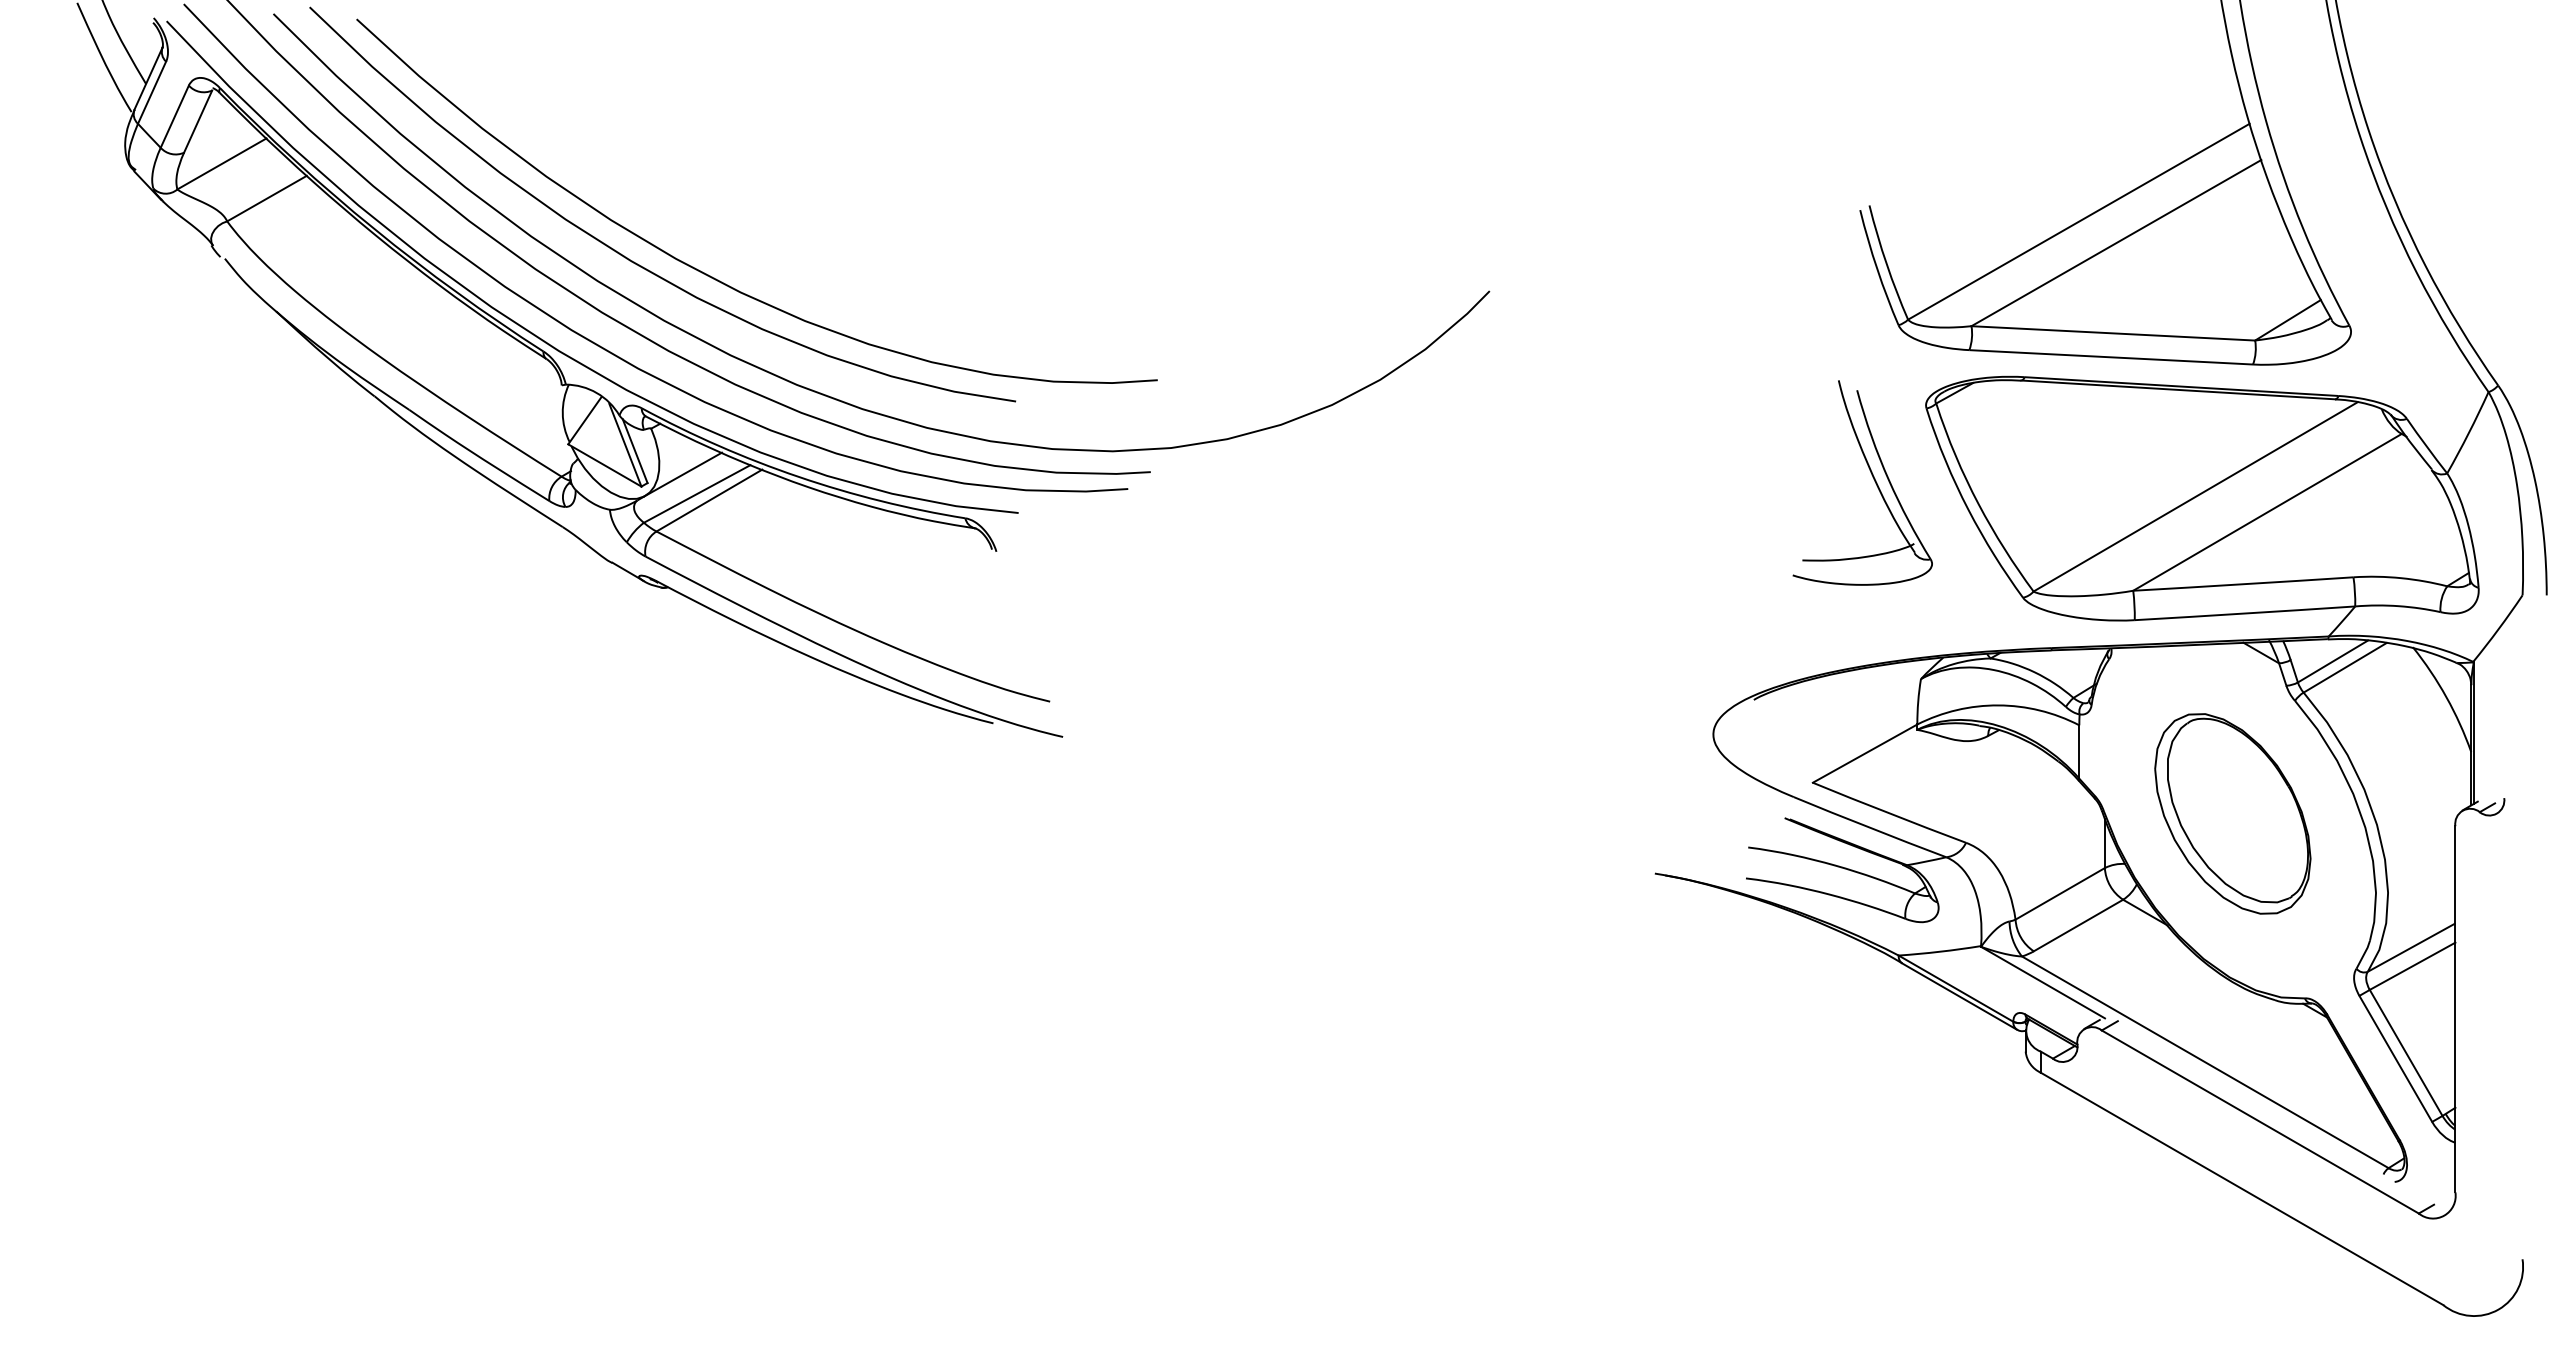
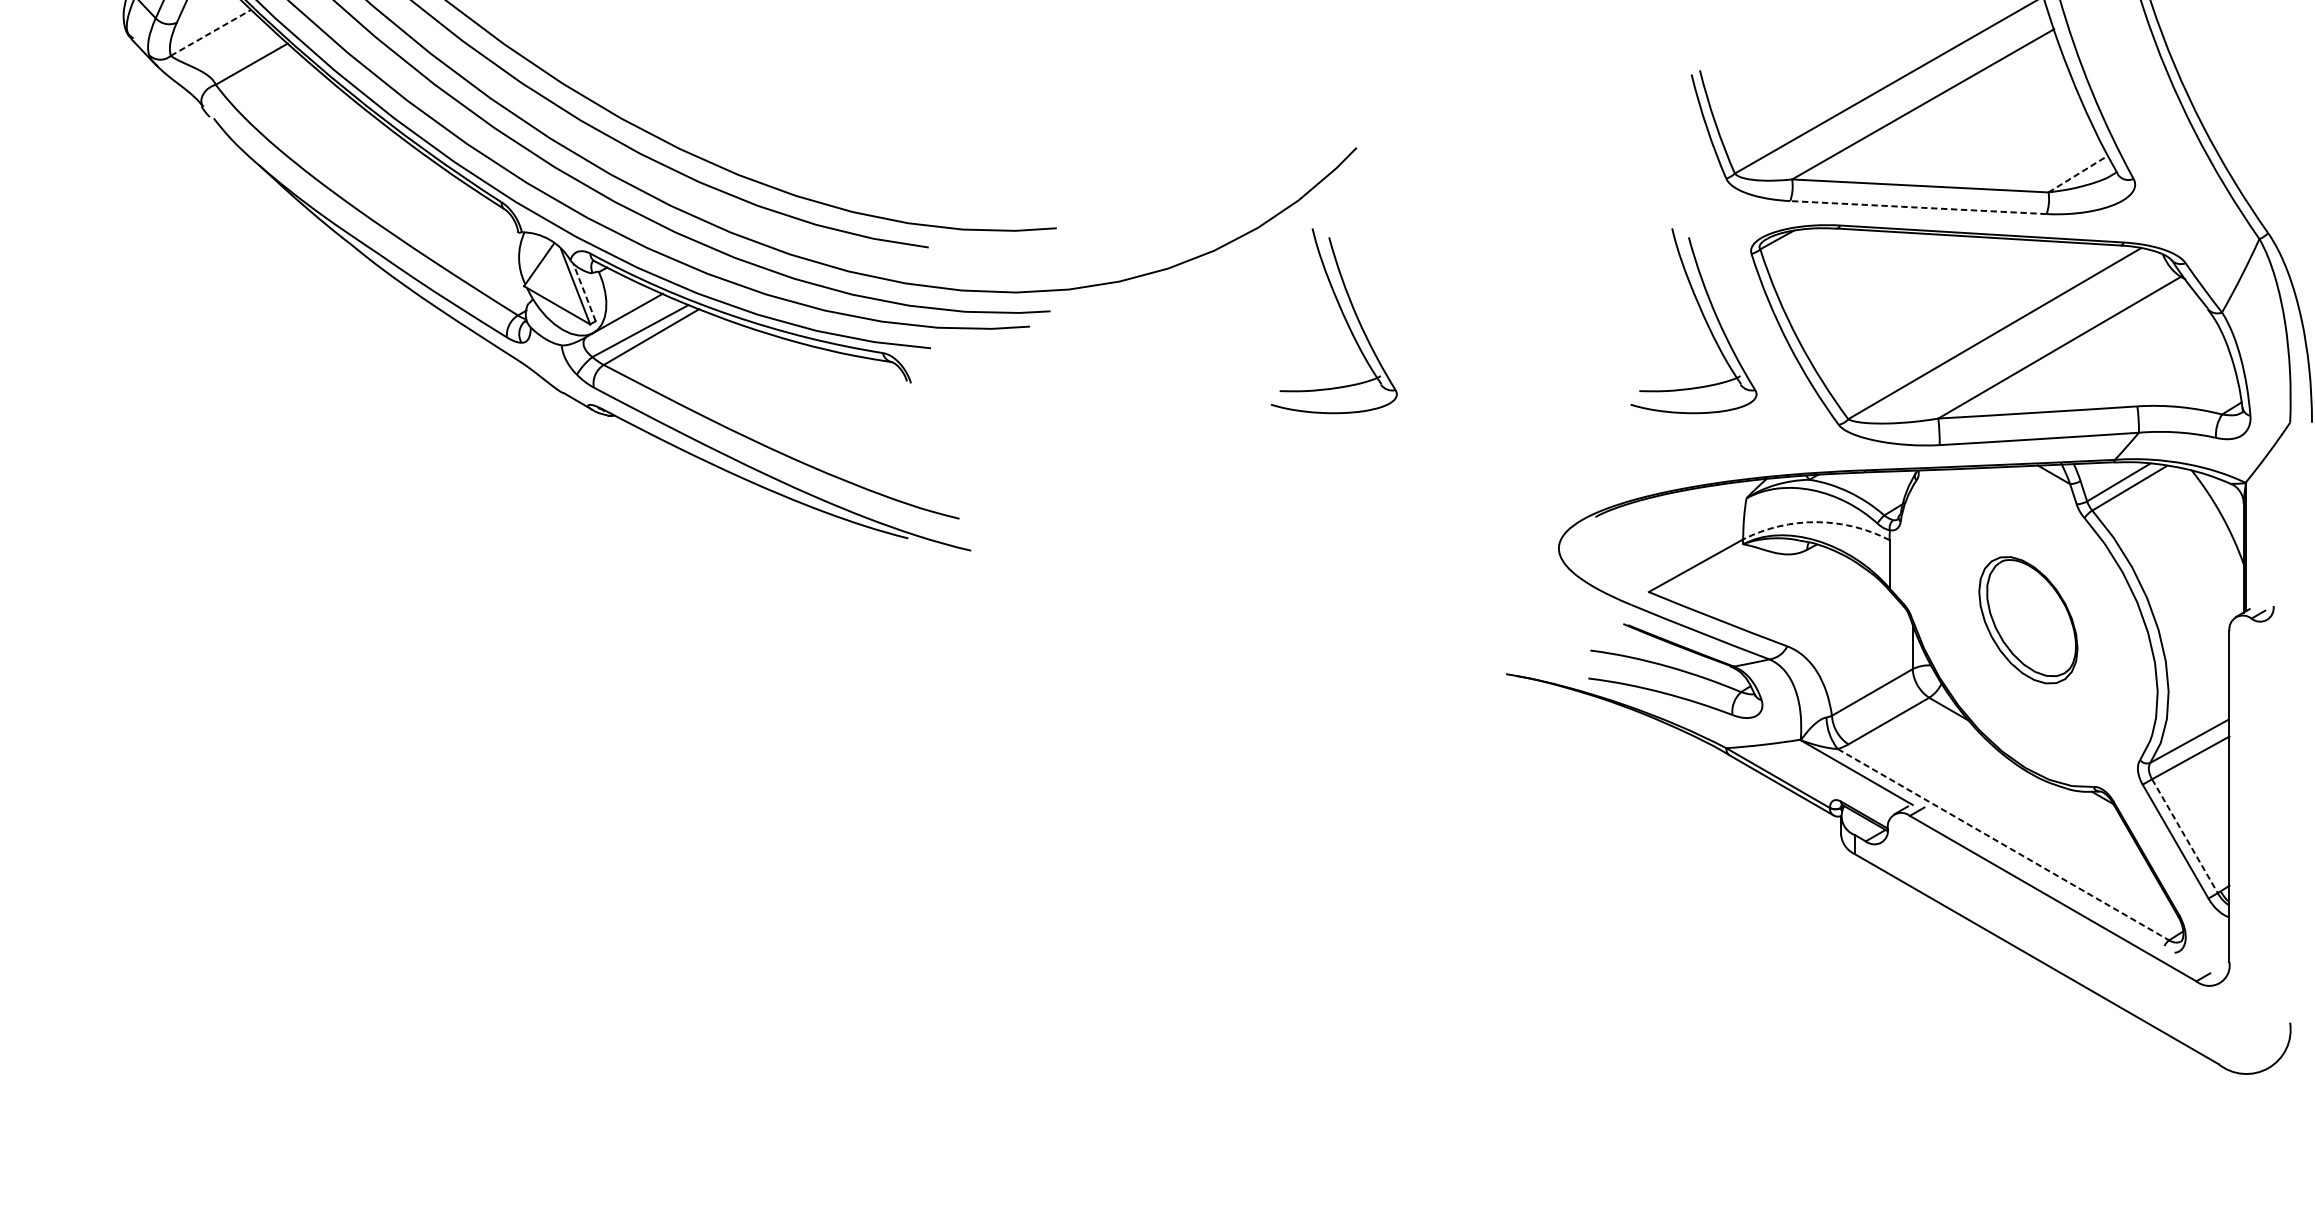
line: (222, 163) -> (211, 32), solid -> dashed
line: (2288, 320) -> (2078, 174), solid -> dashed
line: (2110, 357) -> (1917, 207), solid -> dashed
line: (634, 450) -> (583, 291), solid -> dashed
part: (1474, 477) -> (1343, 316), added
arc: (1998, 705) -> (1816, 522), solid -> dashed
part: (2232, 813) -> (2028, 619), size x0.7
line: (2406, 1052) -> (2185, 835), solid -> dashed
line: (2205, 1062) -> (2003, 844), solid -> dashed

